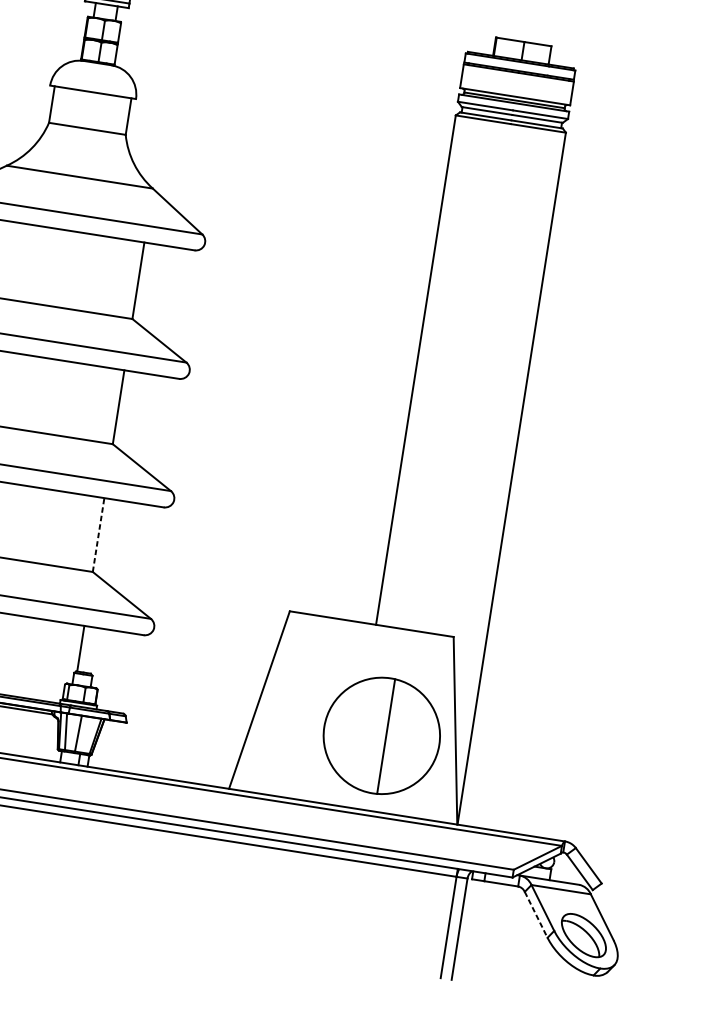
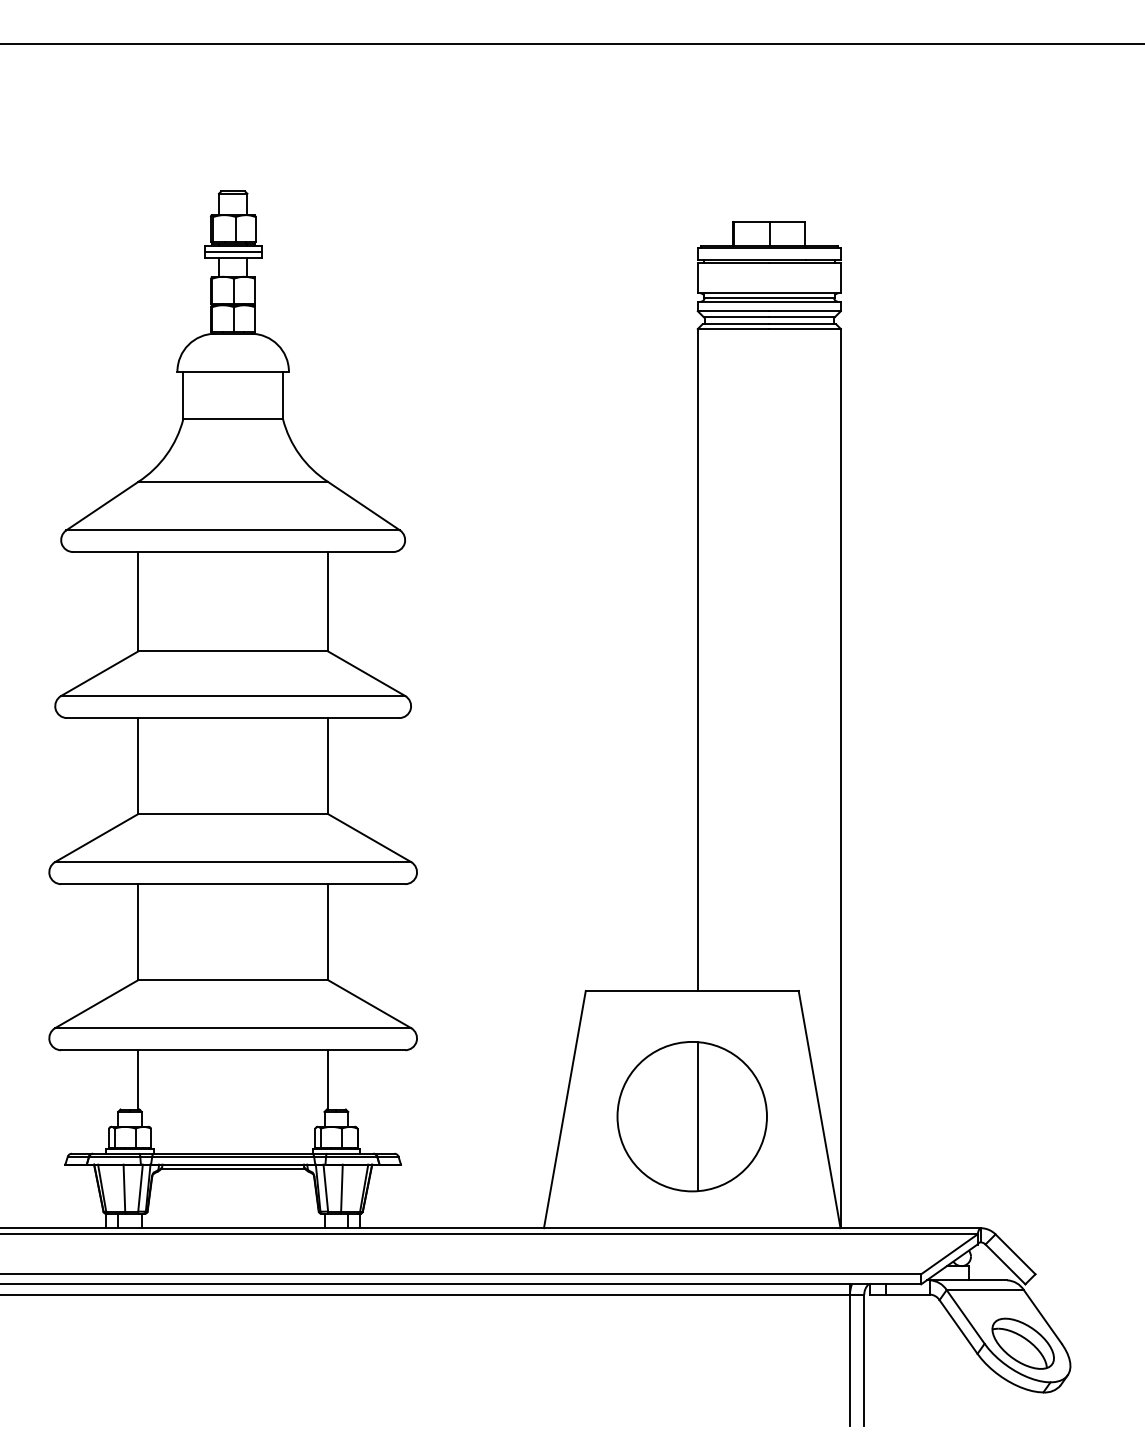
line: (98, 535) -> (328, 932), dashed -> solid
part: (381, 735) -> (691, 1116), moved
line: (536, 915) -> (958, 1327), dashed -> solid

